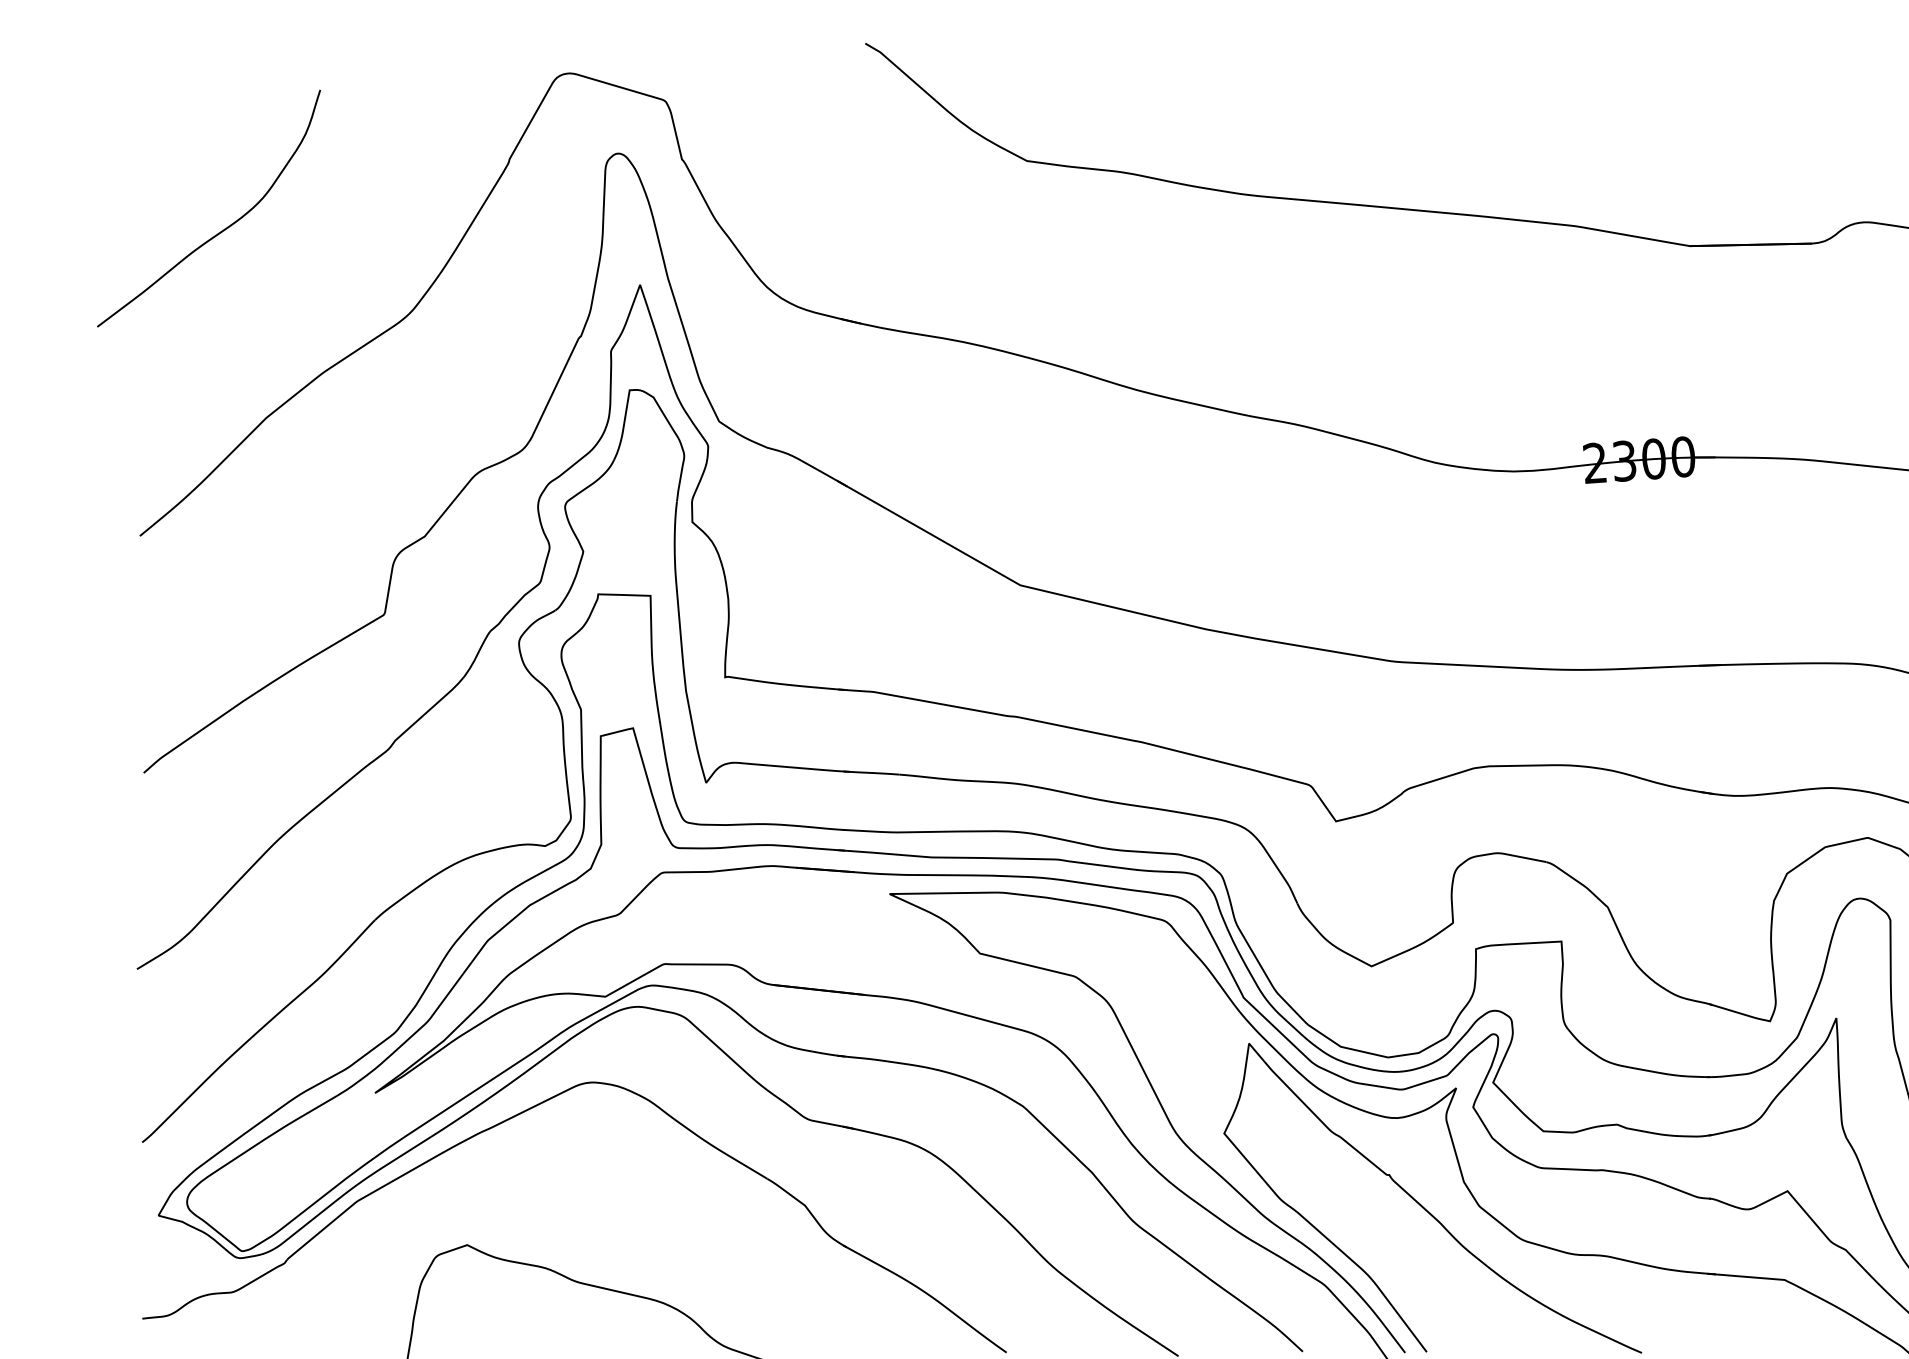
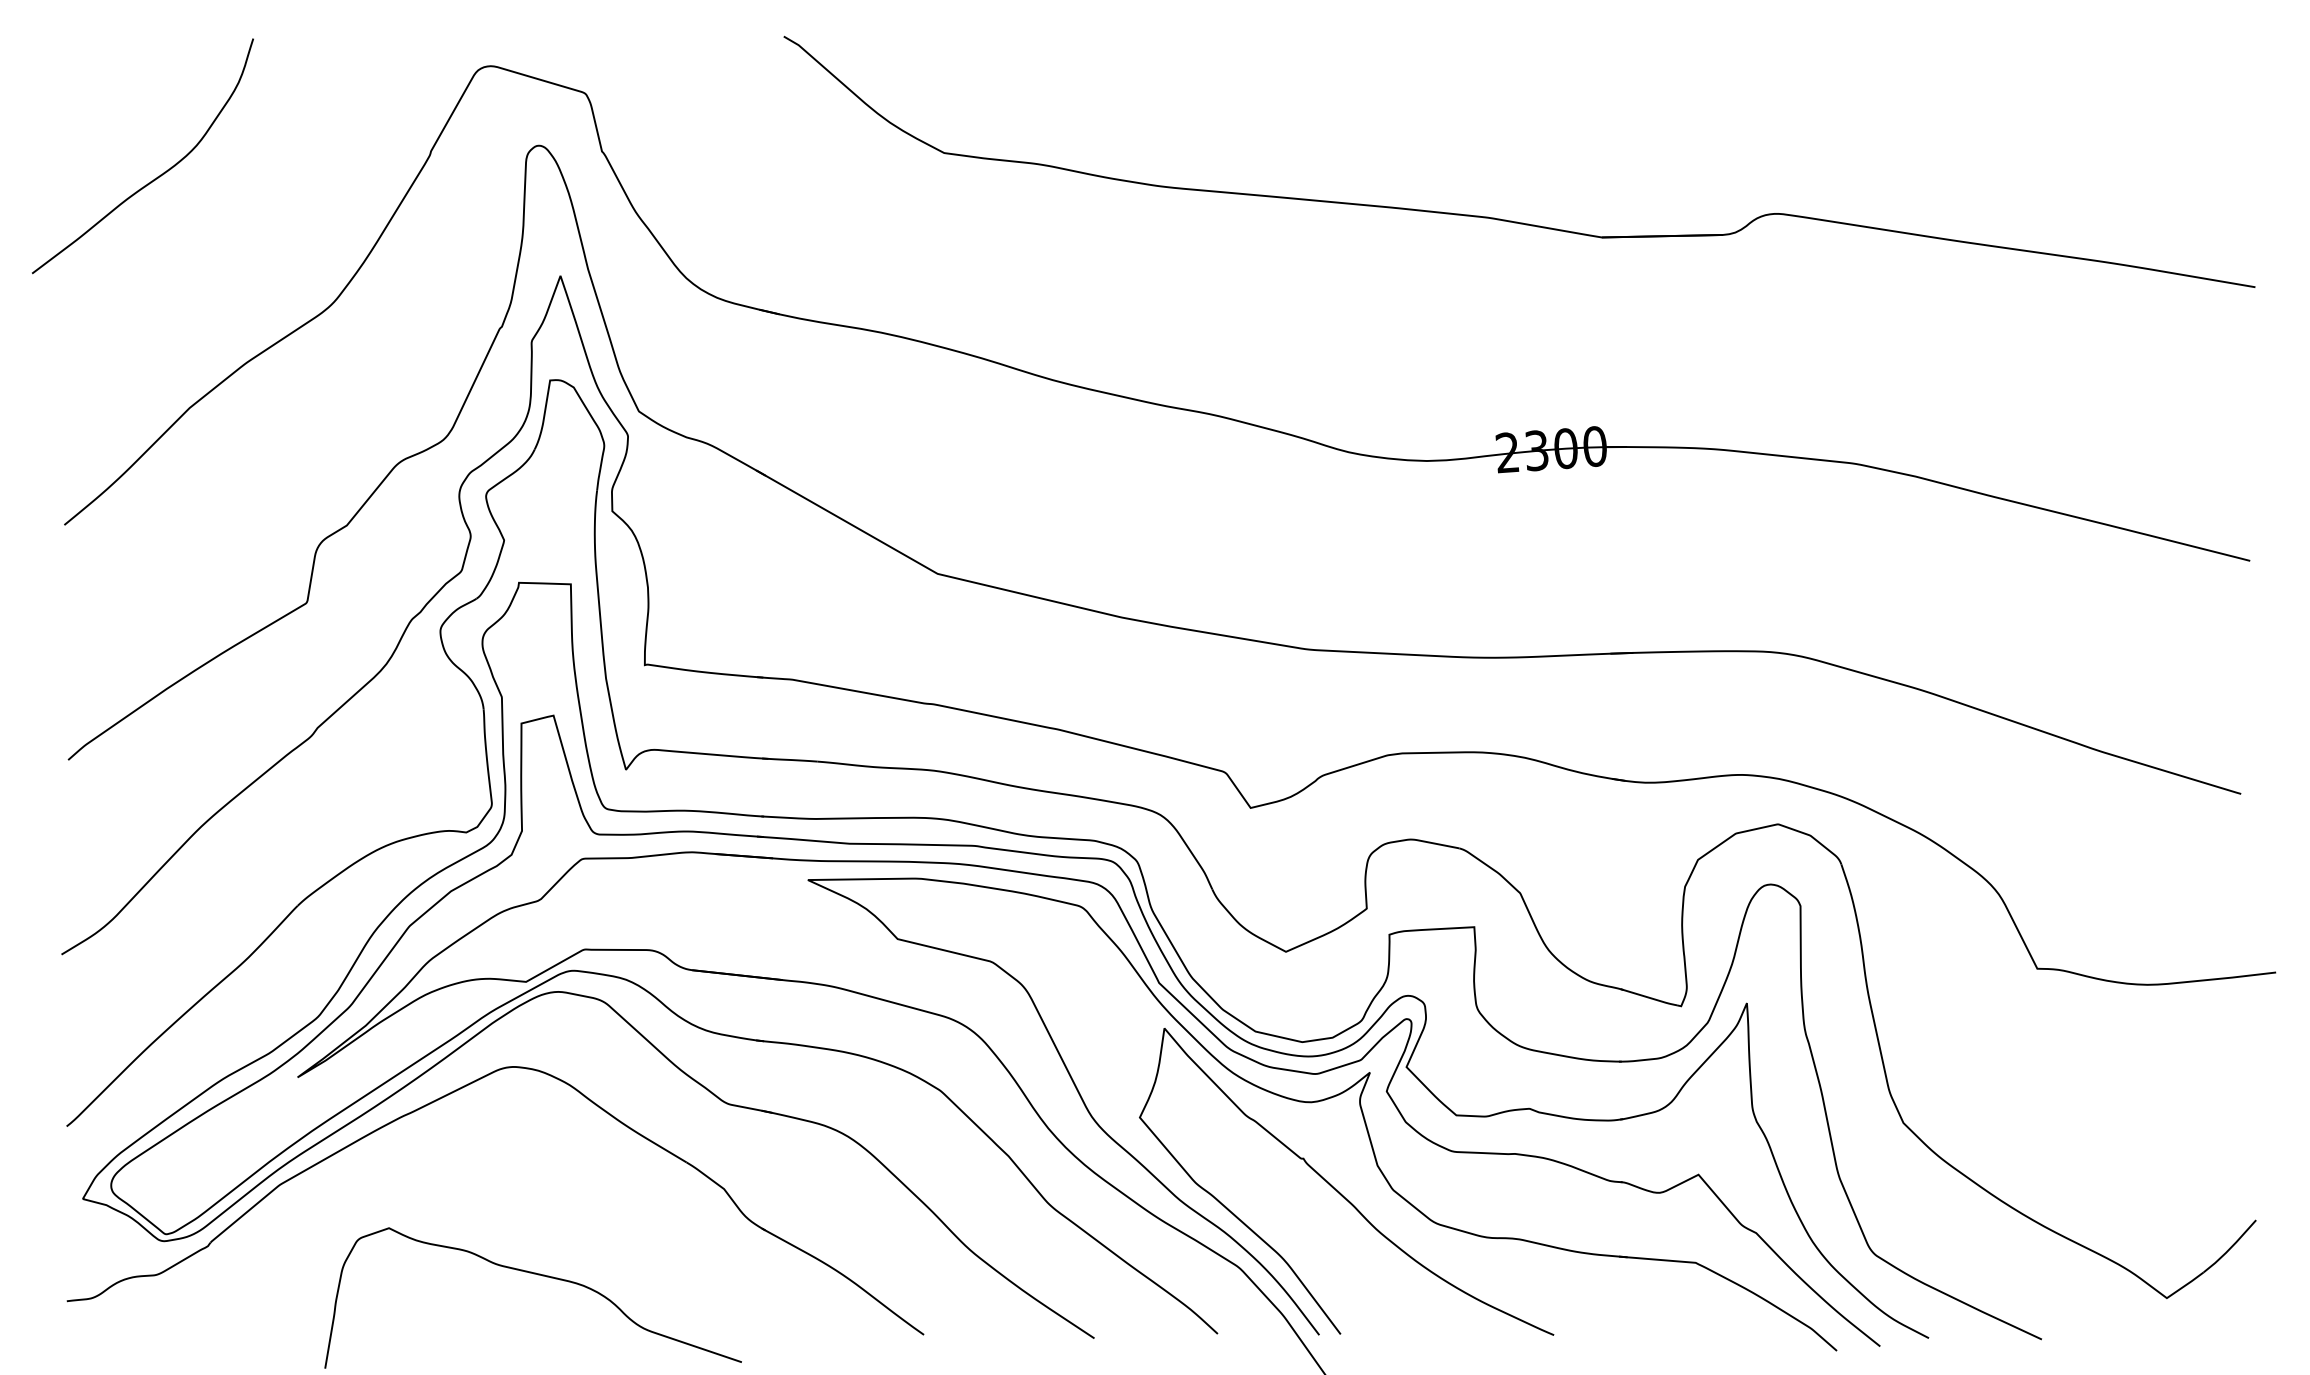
curve: (223, 229) -> (157, 176), moved

